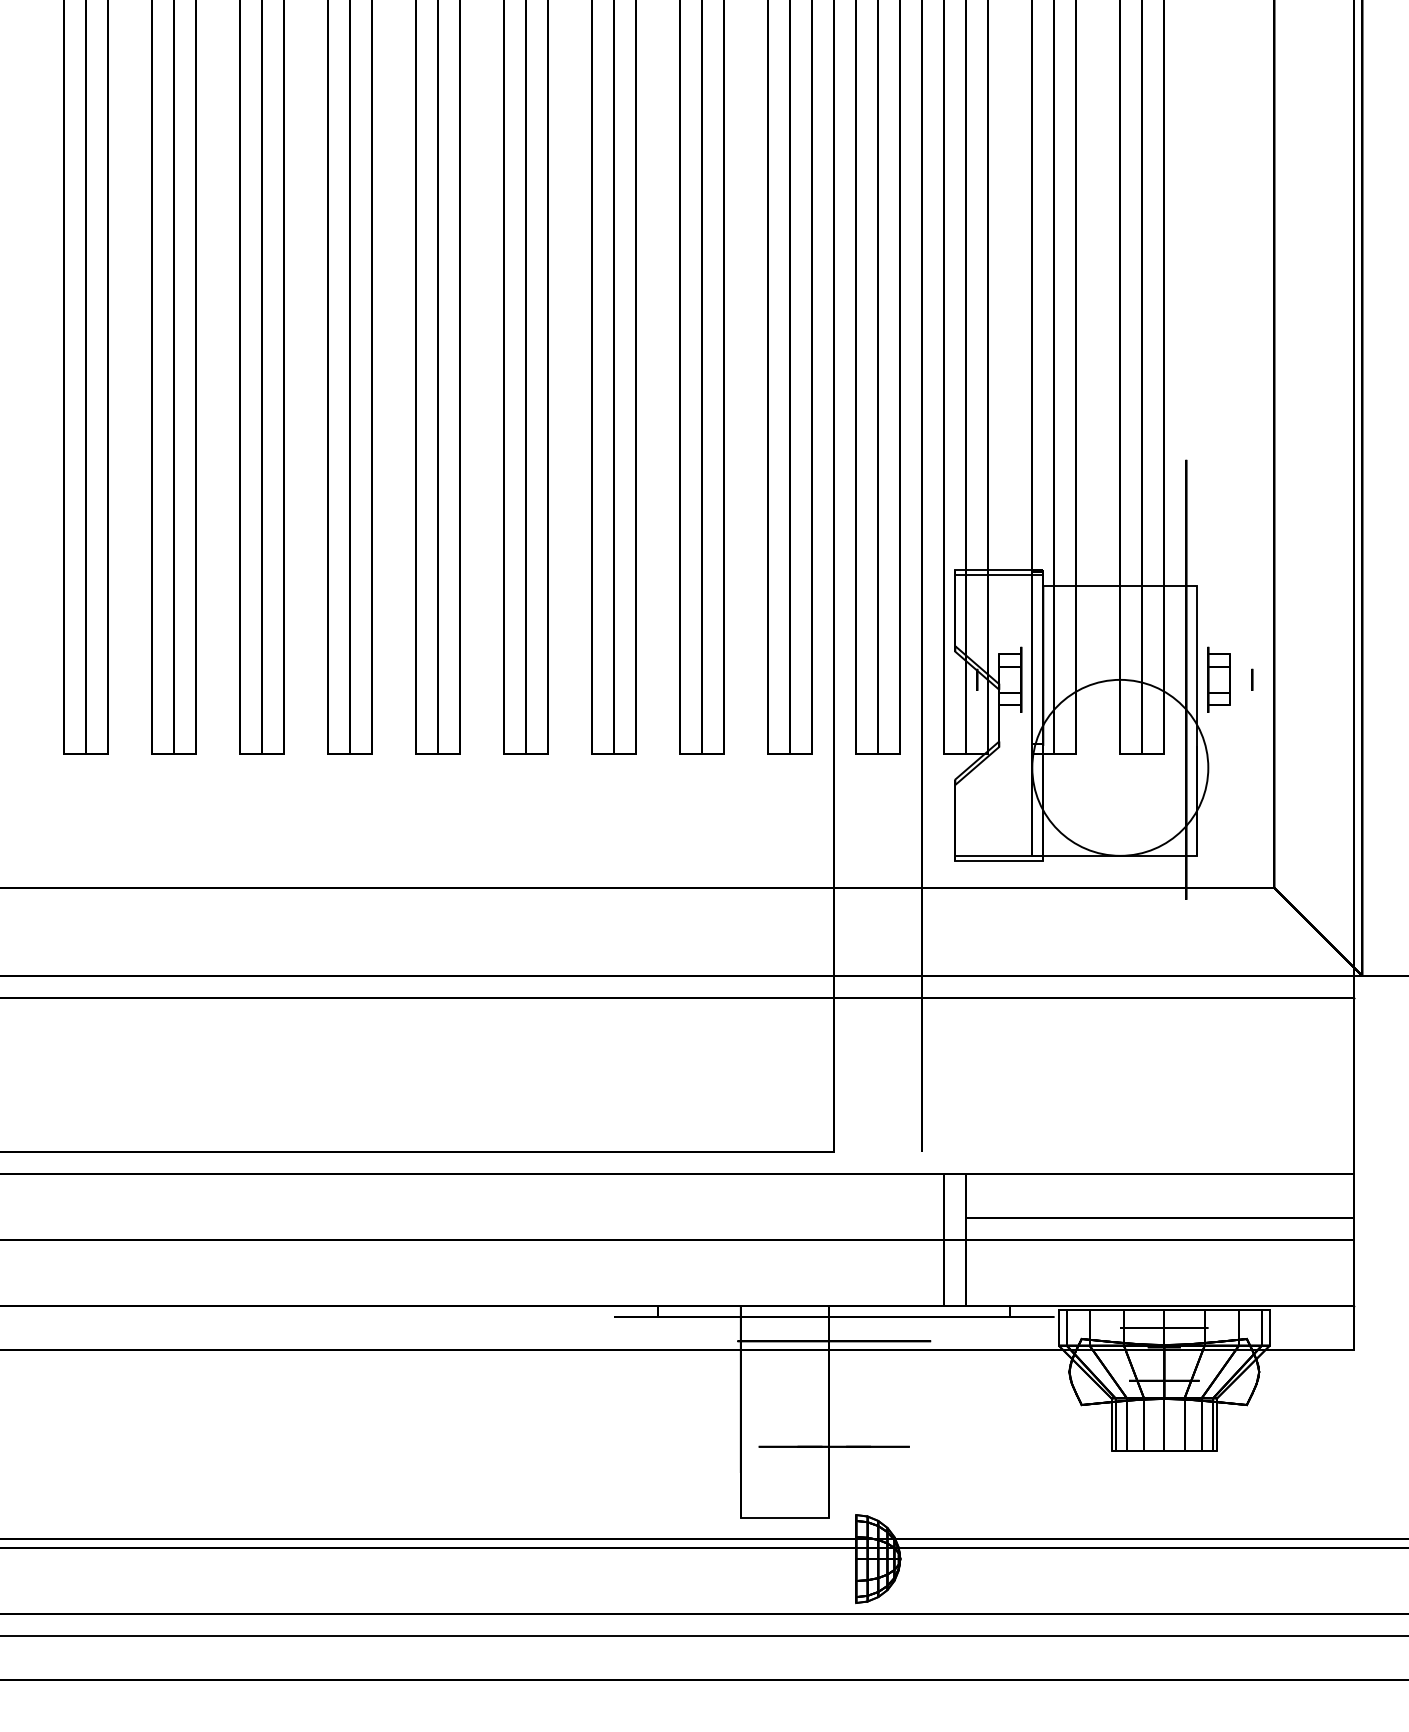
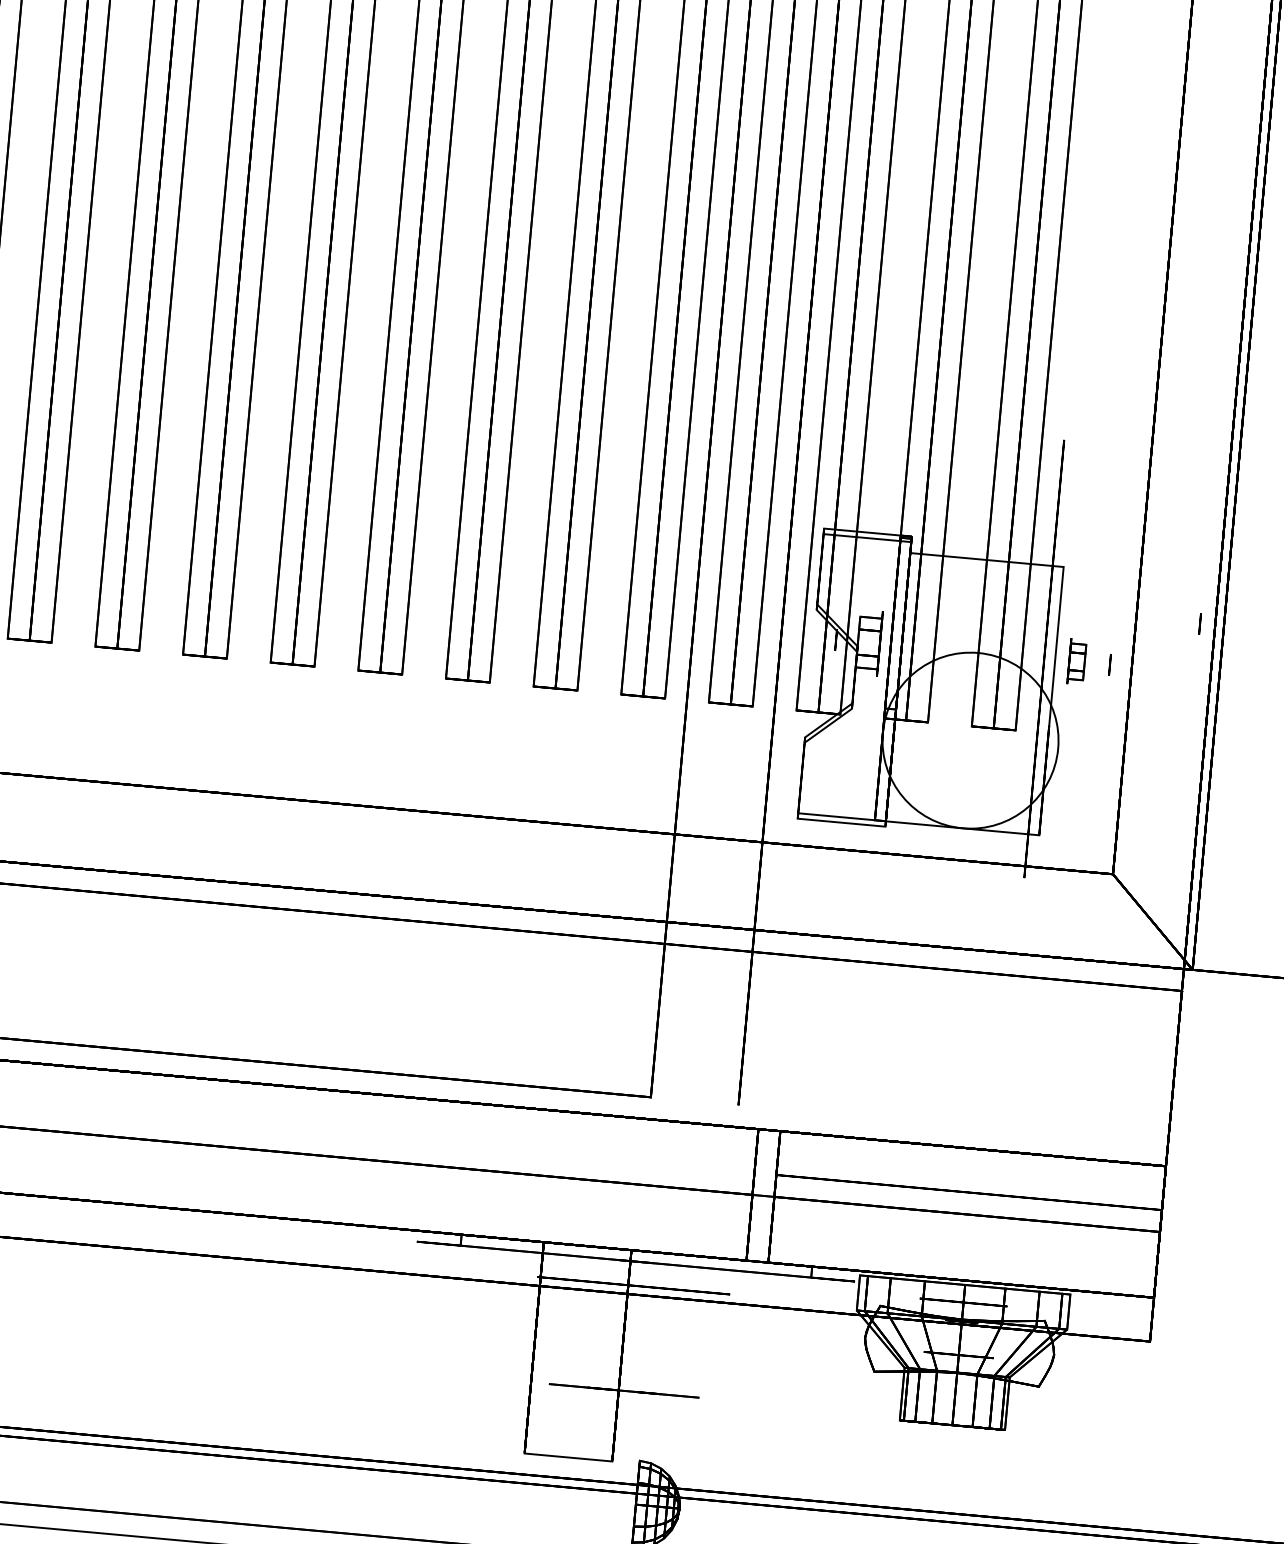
circle: (1338, 630) -> (1200, 623), added
part: (1218, 679) -> (1076, 661), size x0.7

